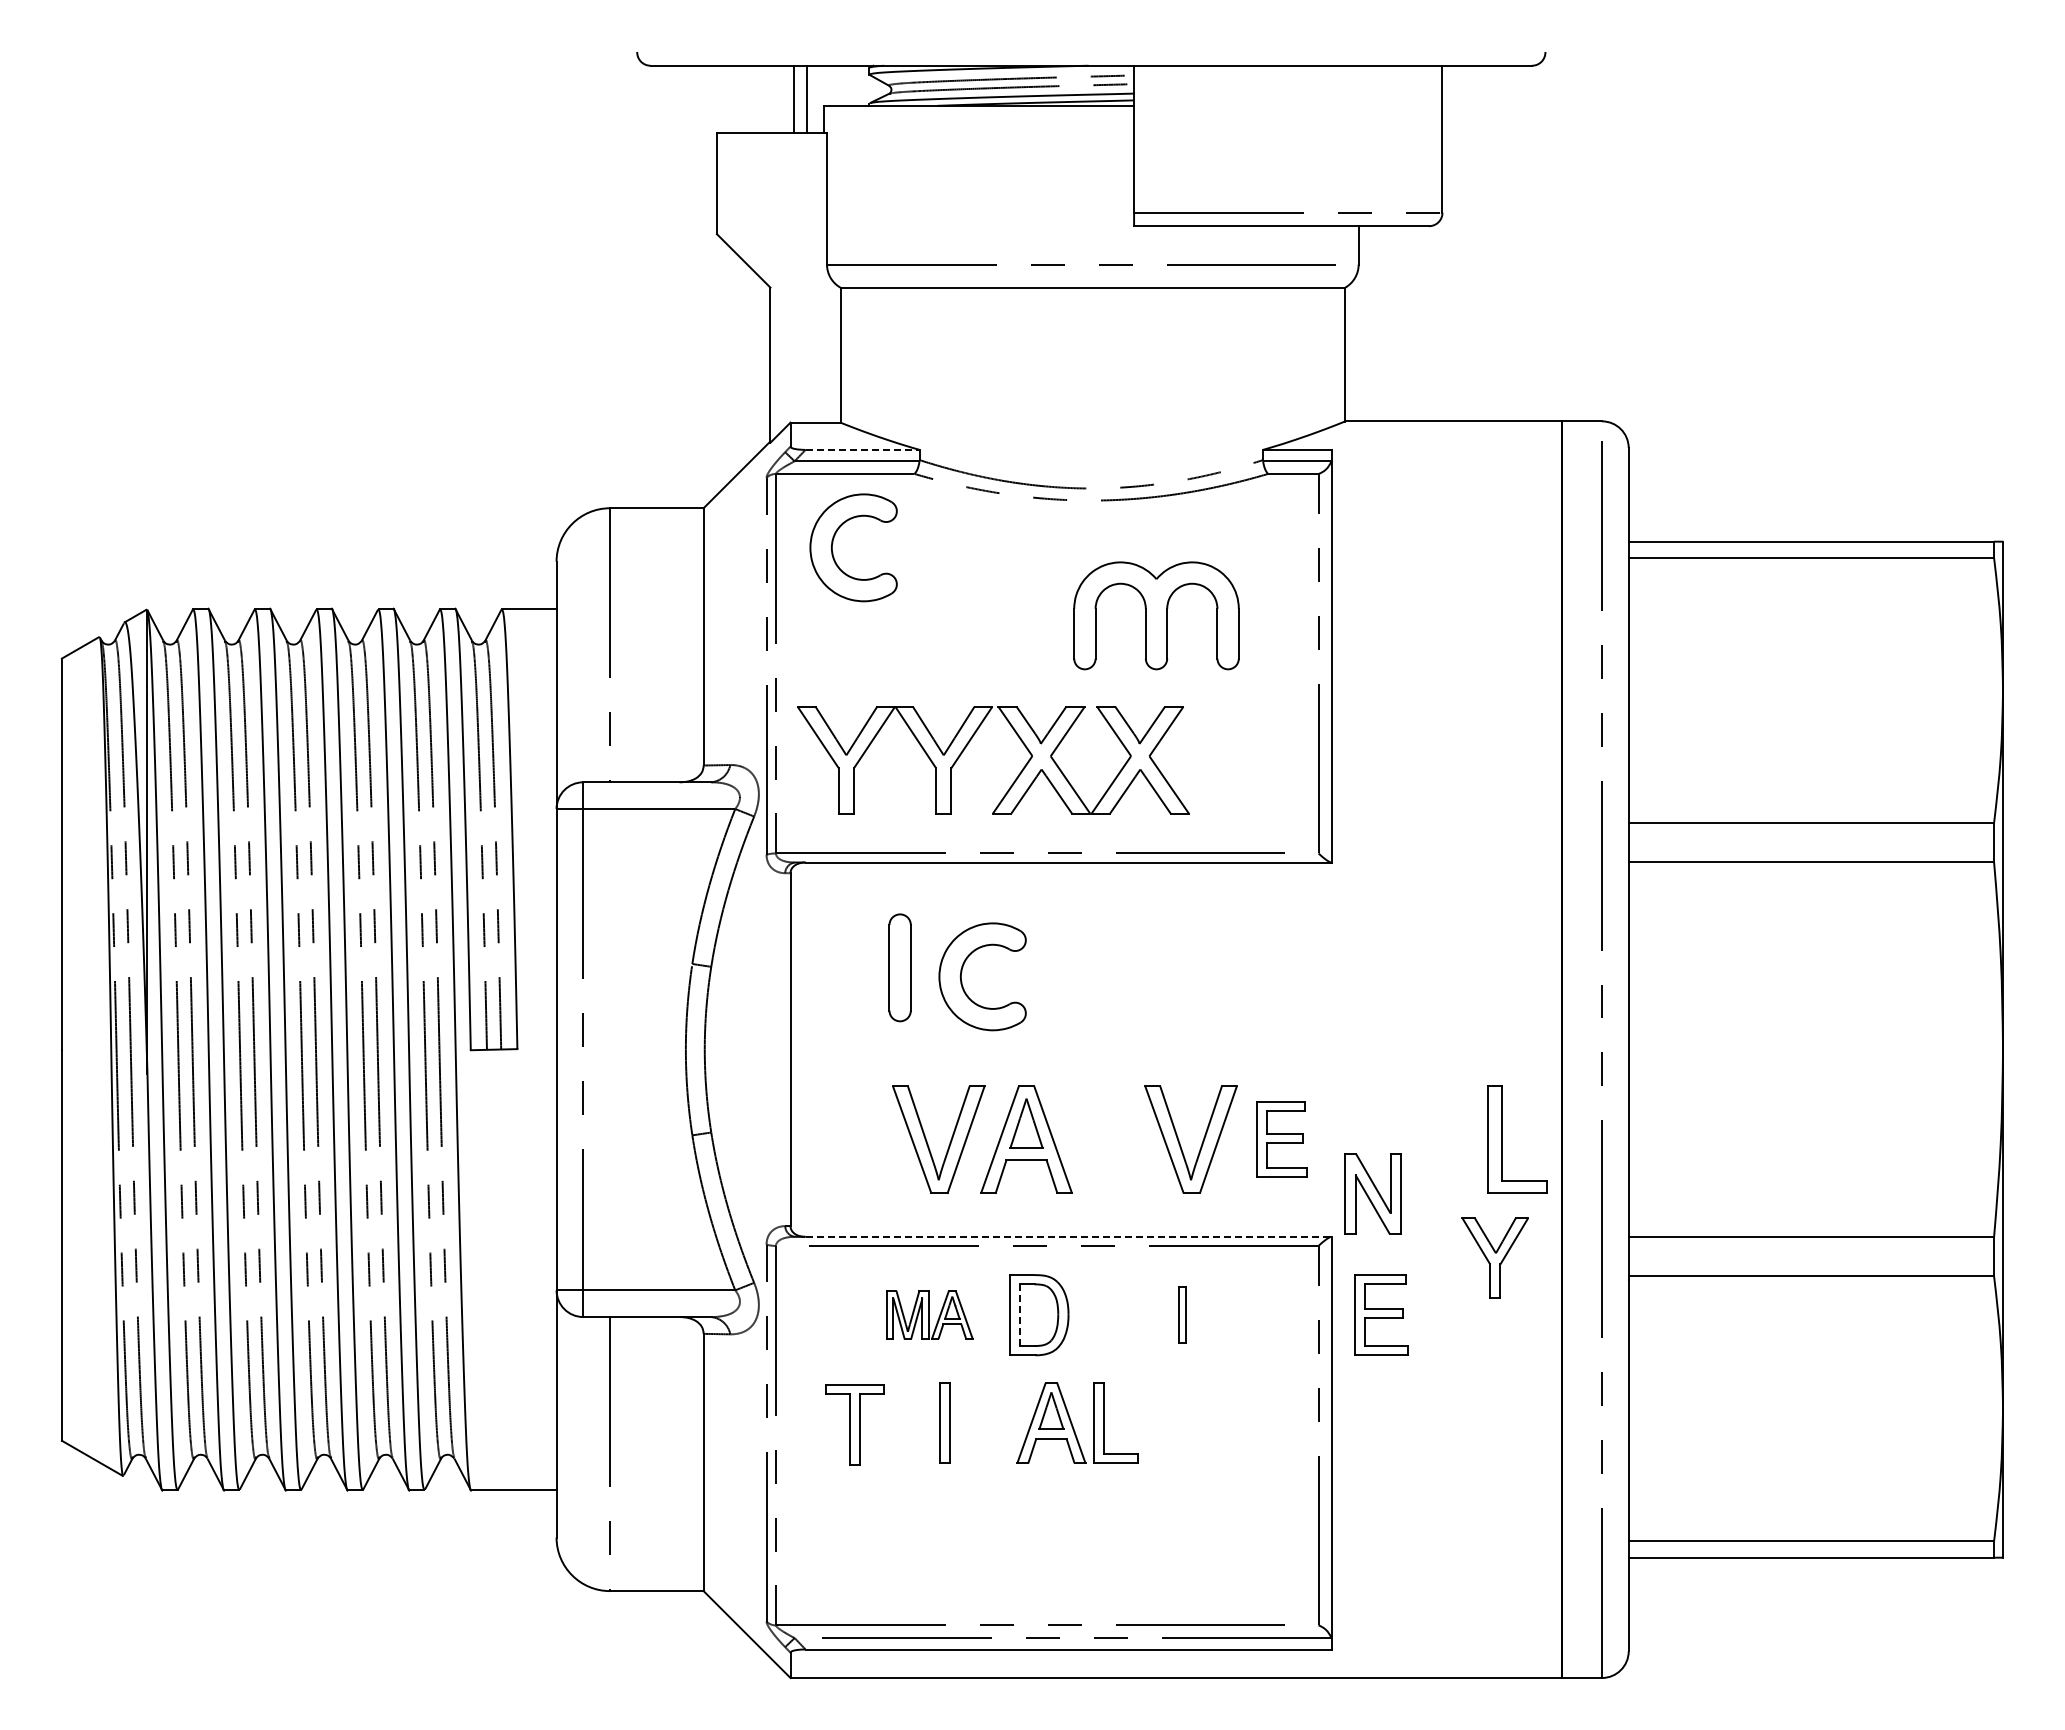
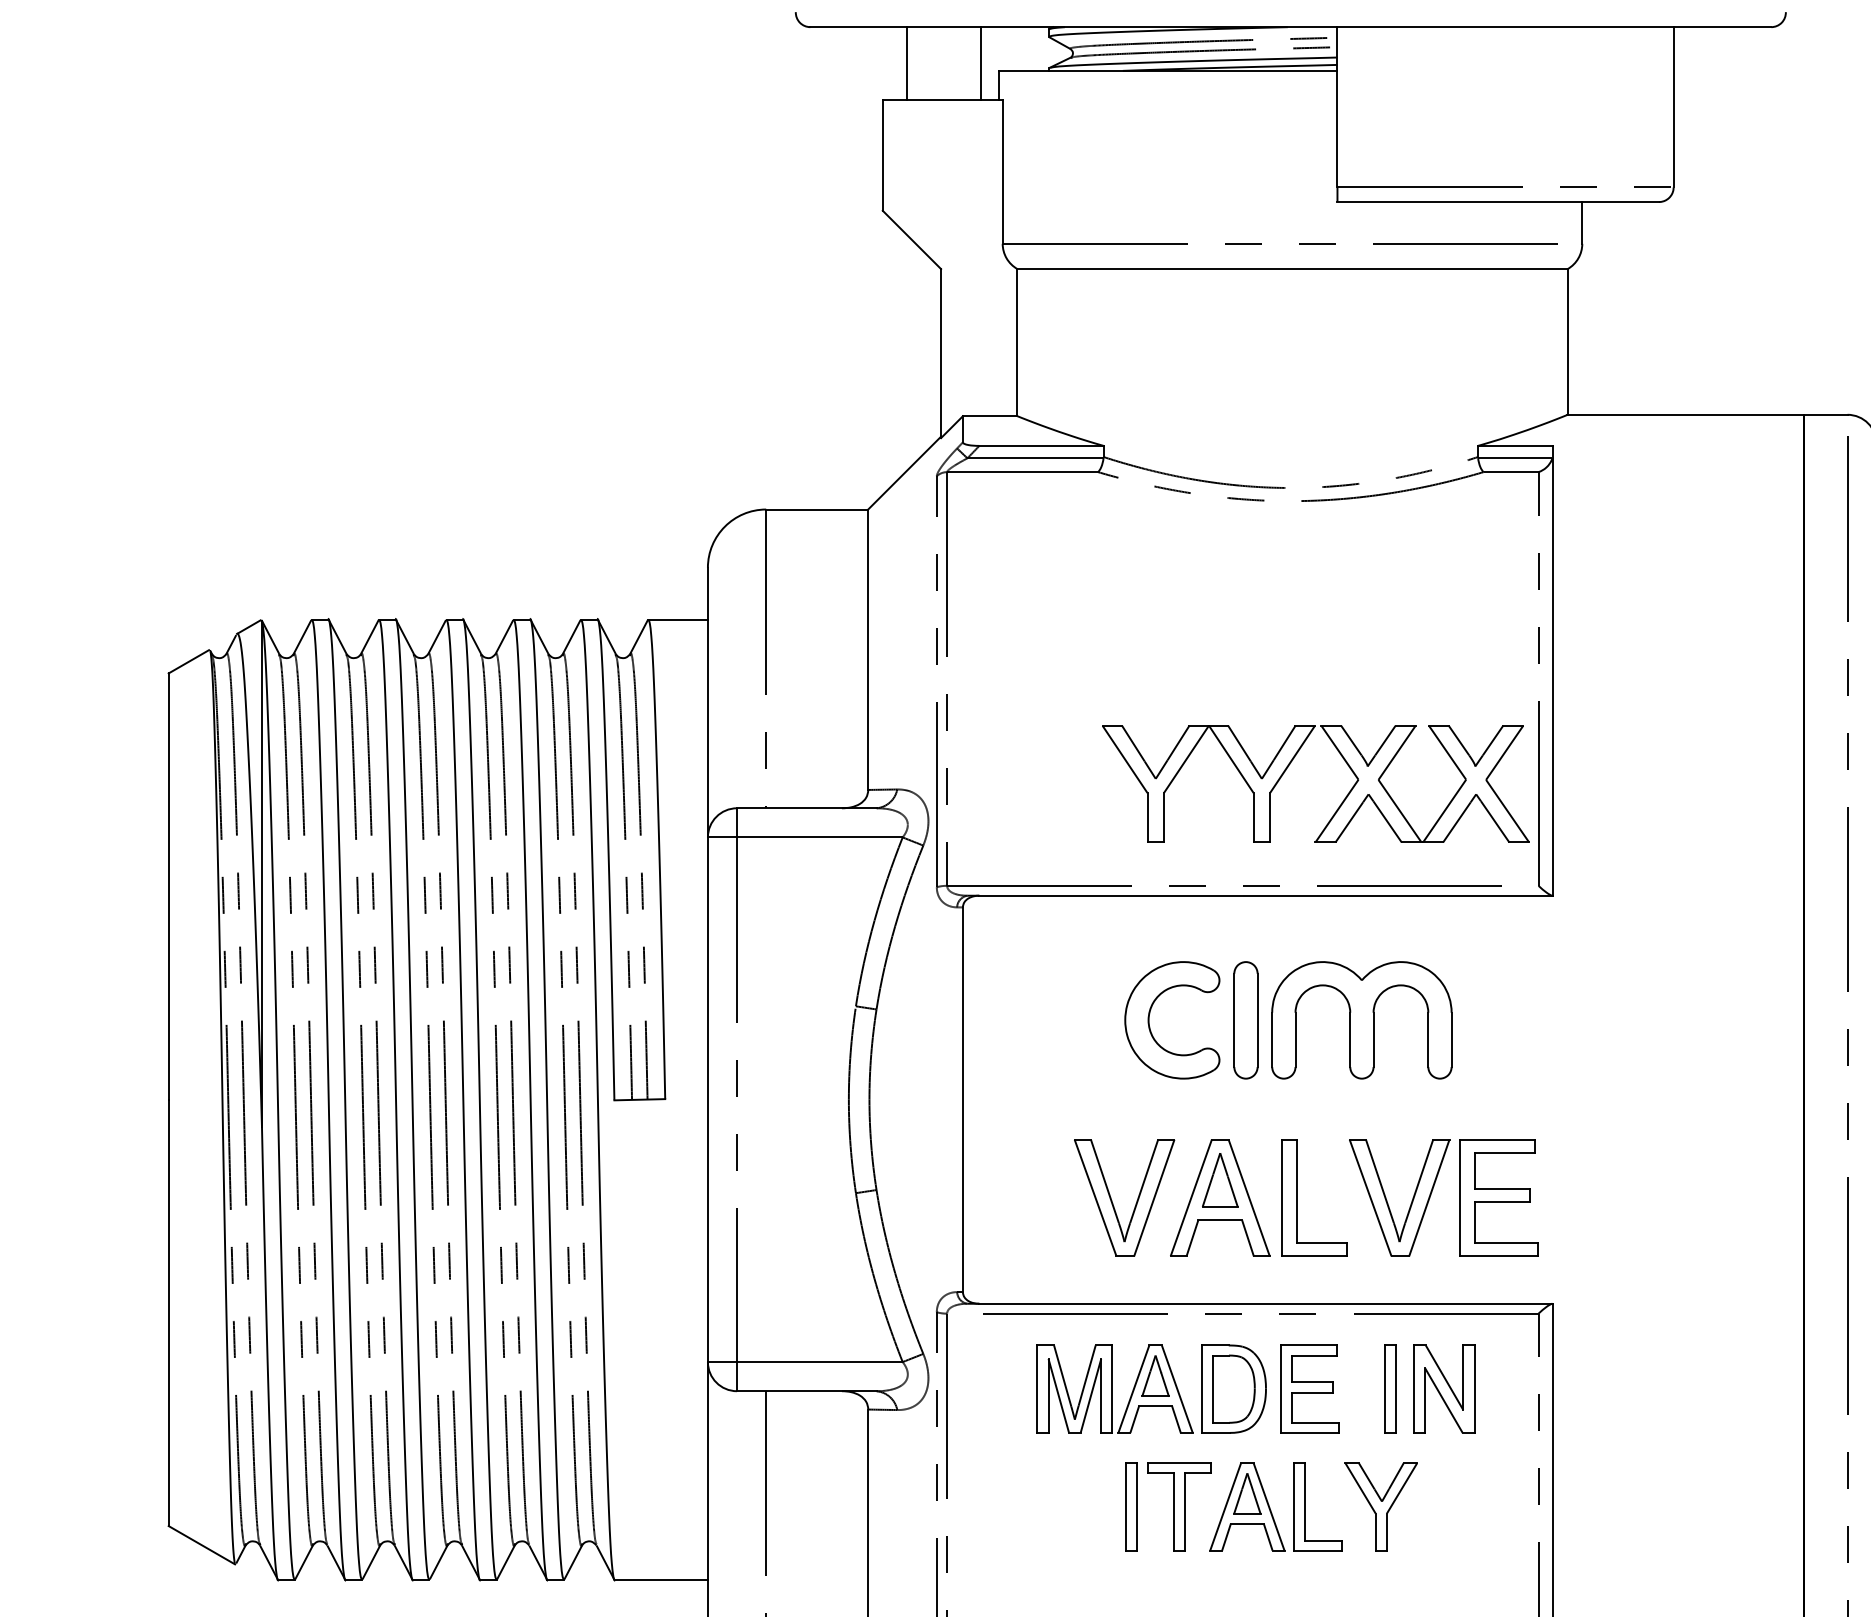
line: (793, 98) -> (907, 62), moved
line: (863, 449) -> (1042, 445), dashed -> solid
part: (833, 543) -> (1009, 547), removed
part: (1156, 615) -> (1361, 1019), moved
part: (1015, 778) -> (1340, 804), moved
part: (899, 967) -> (1245, 1019), moved
part: (1282, 1139) -> (1499, 1197), size x1.43
part: (1502, 1139) -> (1297, 1197), moved
part: (1372, 1193) -> (1443, 1388), moved
line: (1069, 1236) -> (1267, 1303), dashed -> solid
part: (1494, 1257) -> (1380, 1506), moved
part: (929, 1314) -> (1114, 1388), size x1.67
part: (1182, 1314) -> (1390, 1388), size x1.43
part: (1381, 1314) -> (1309, 1388), moved
line: (1020, 1315) -> (1213, 1389), dashed -> solid
part: (854, 1424) -> (1178, 1506), moved

